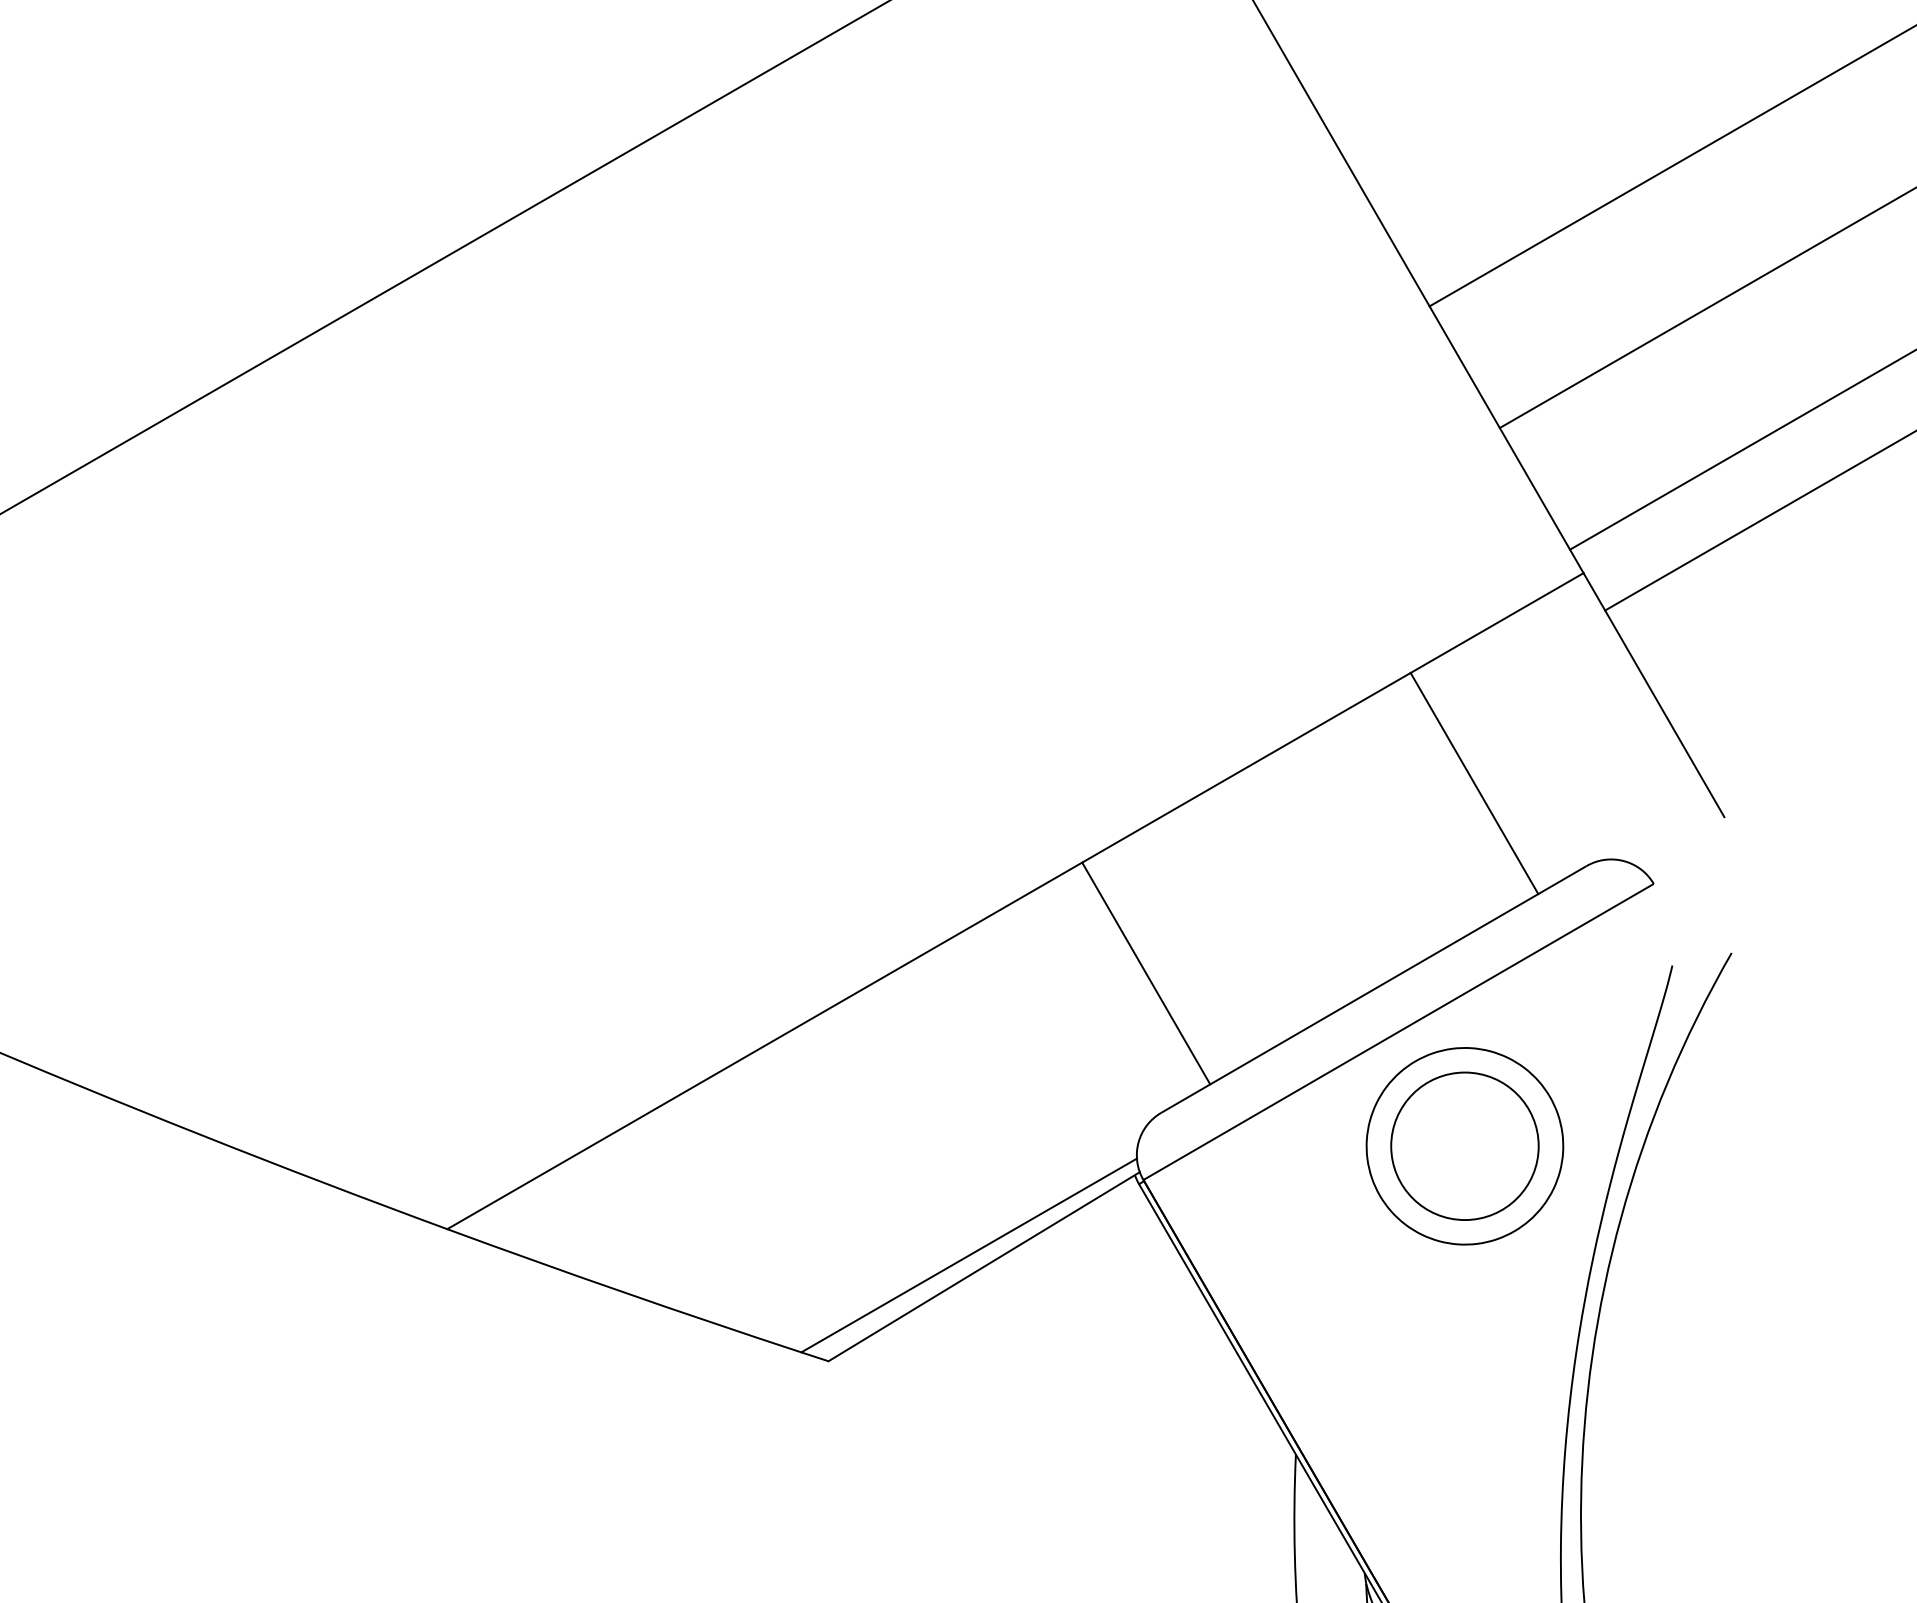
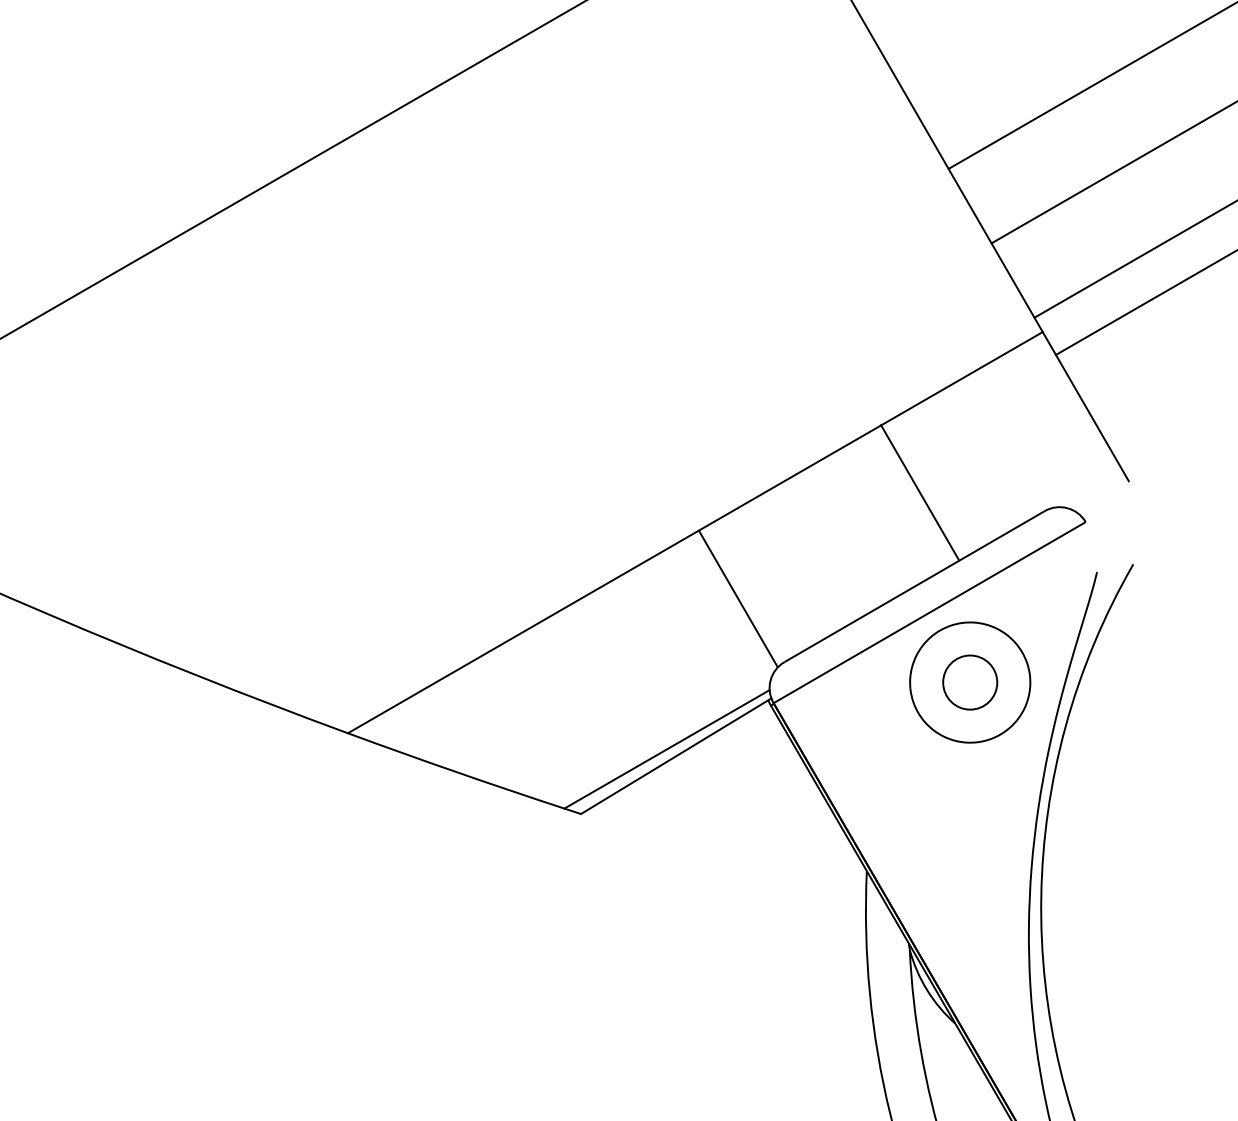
line: (1475, 783) -> (920, 492), moved
line: (1146, 972) -> (738, 598), moved
circle: (1465, 1146) -> (970, 682), size x0.6

